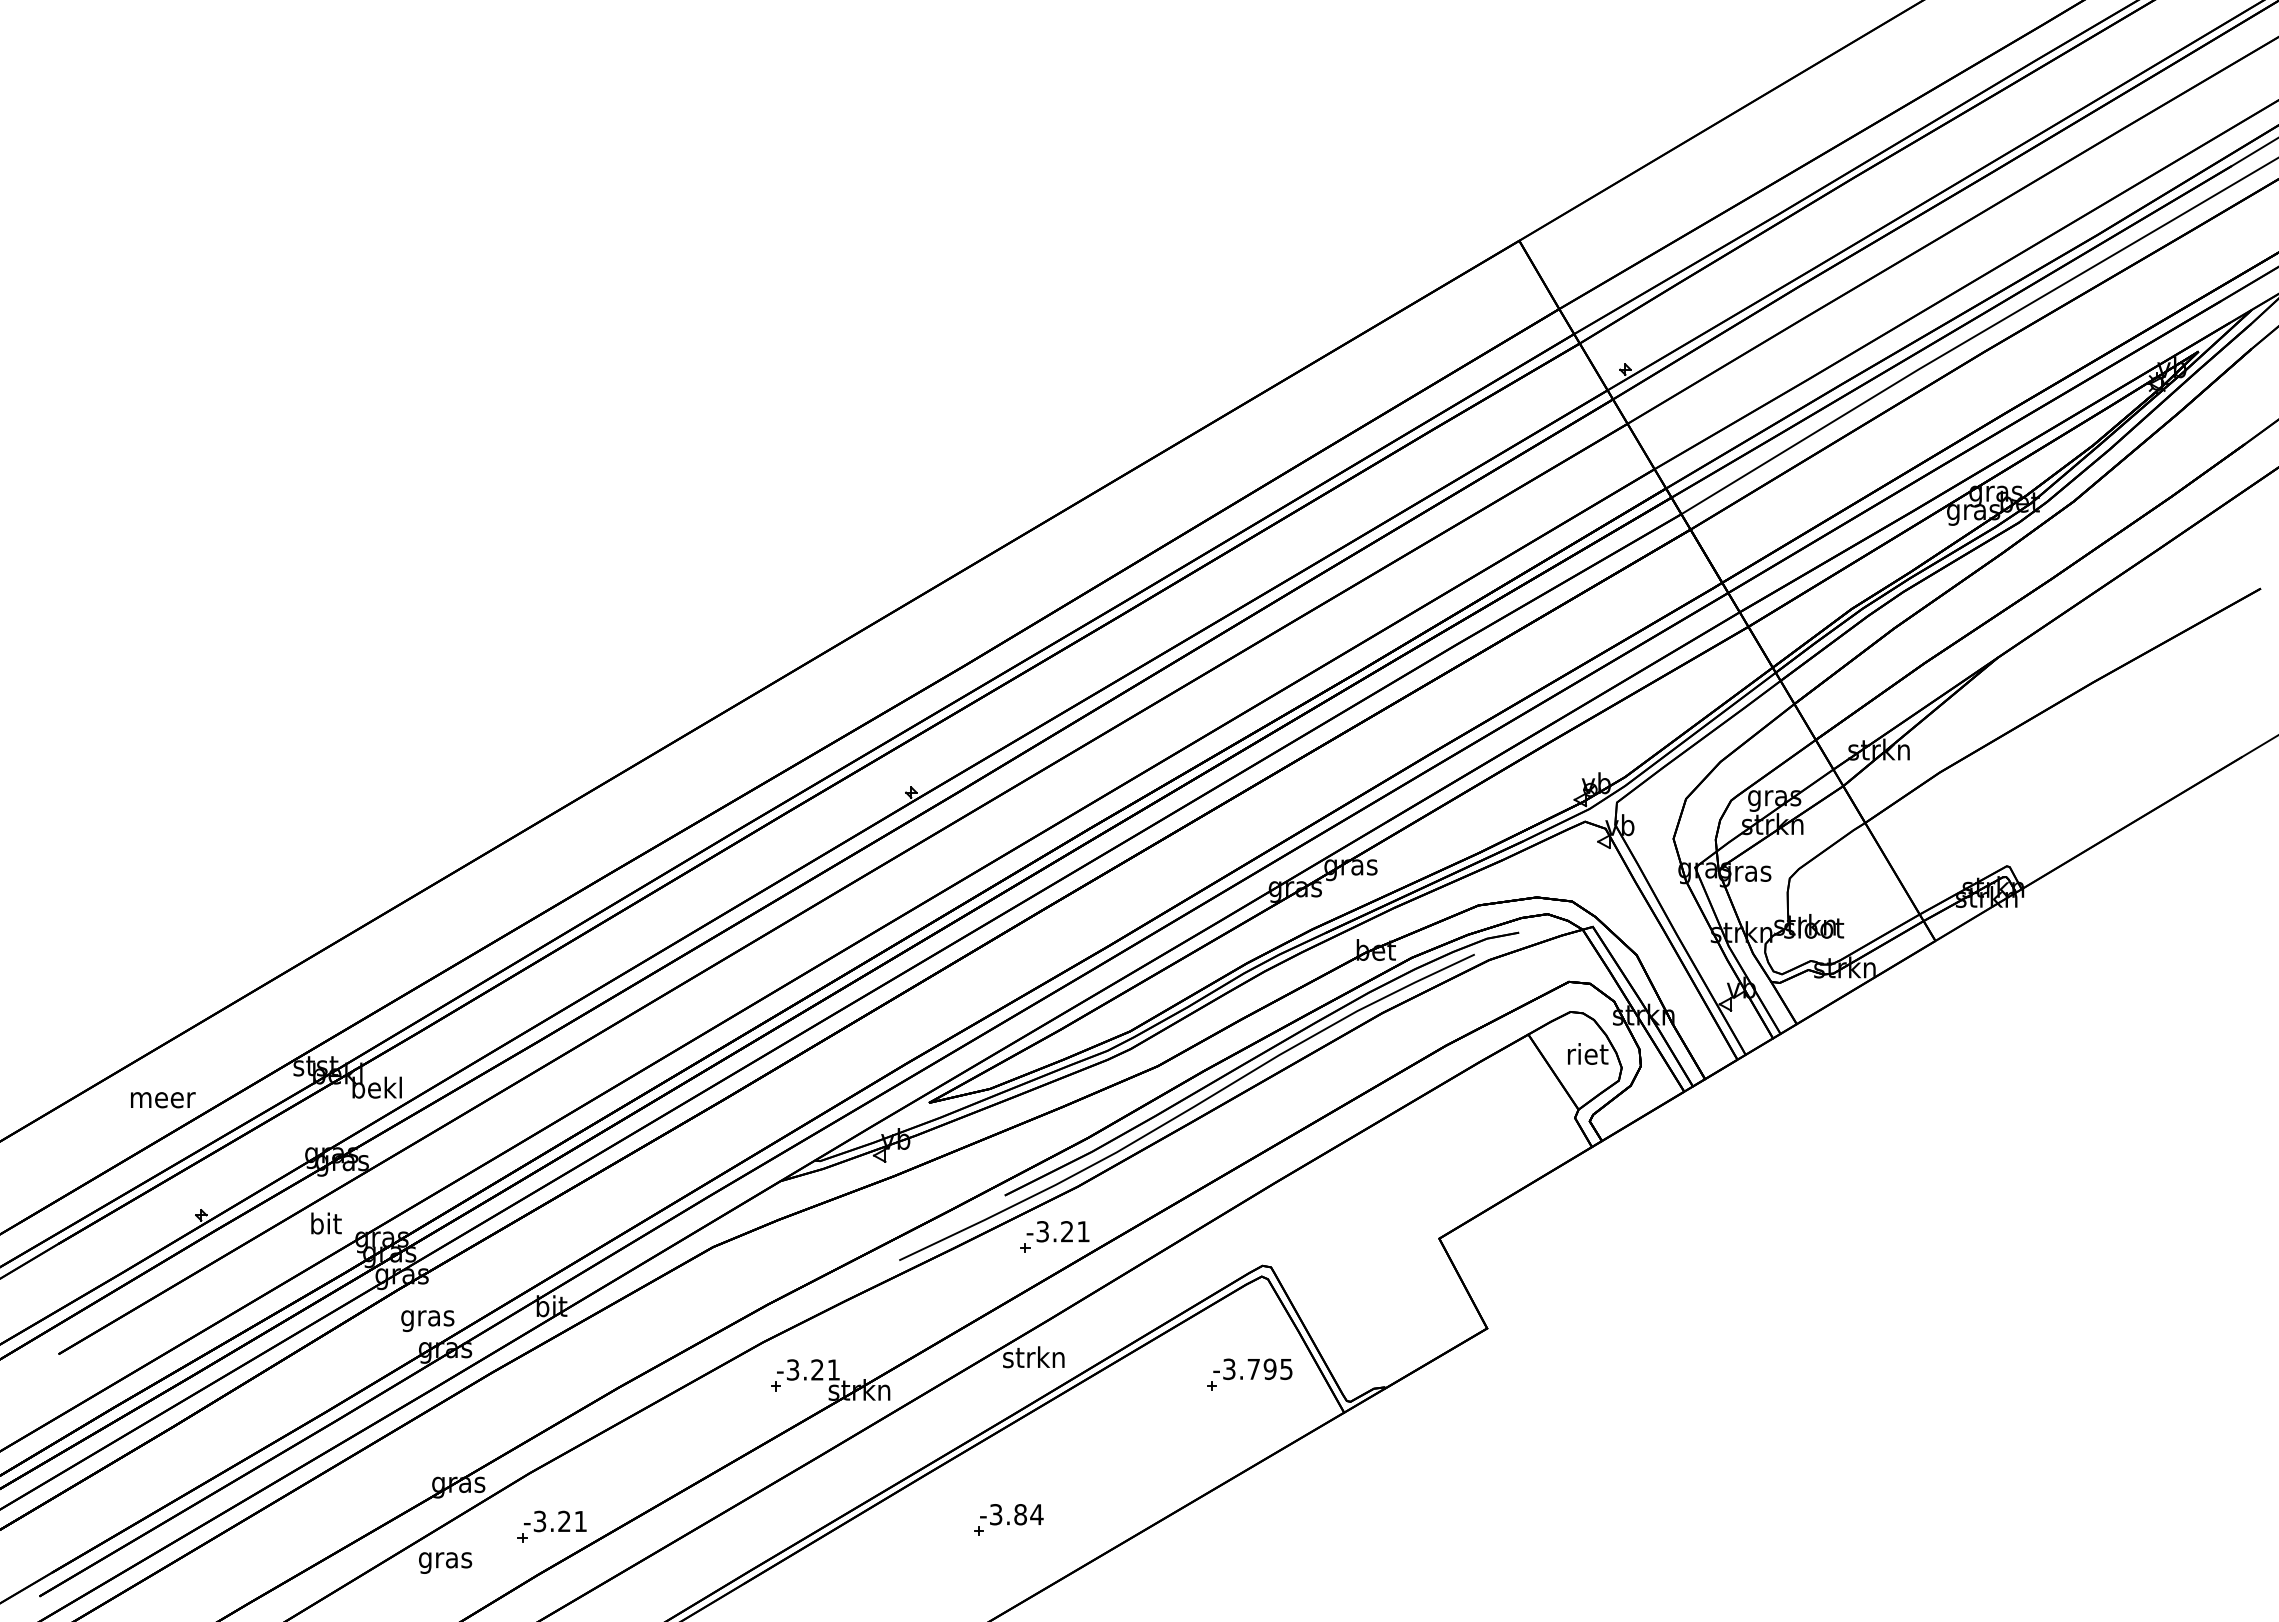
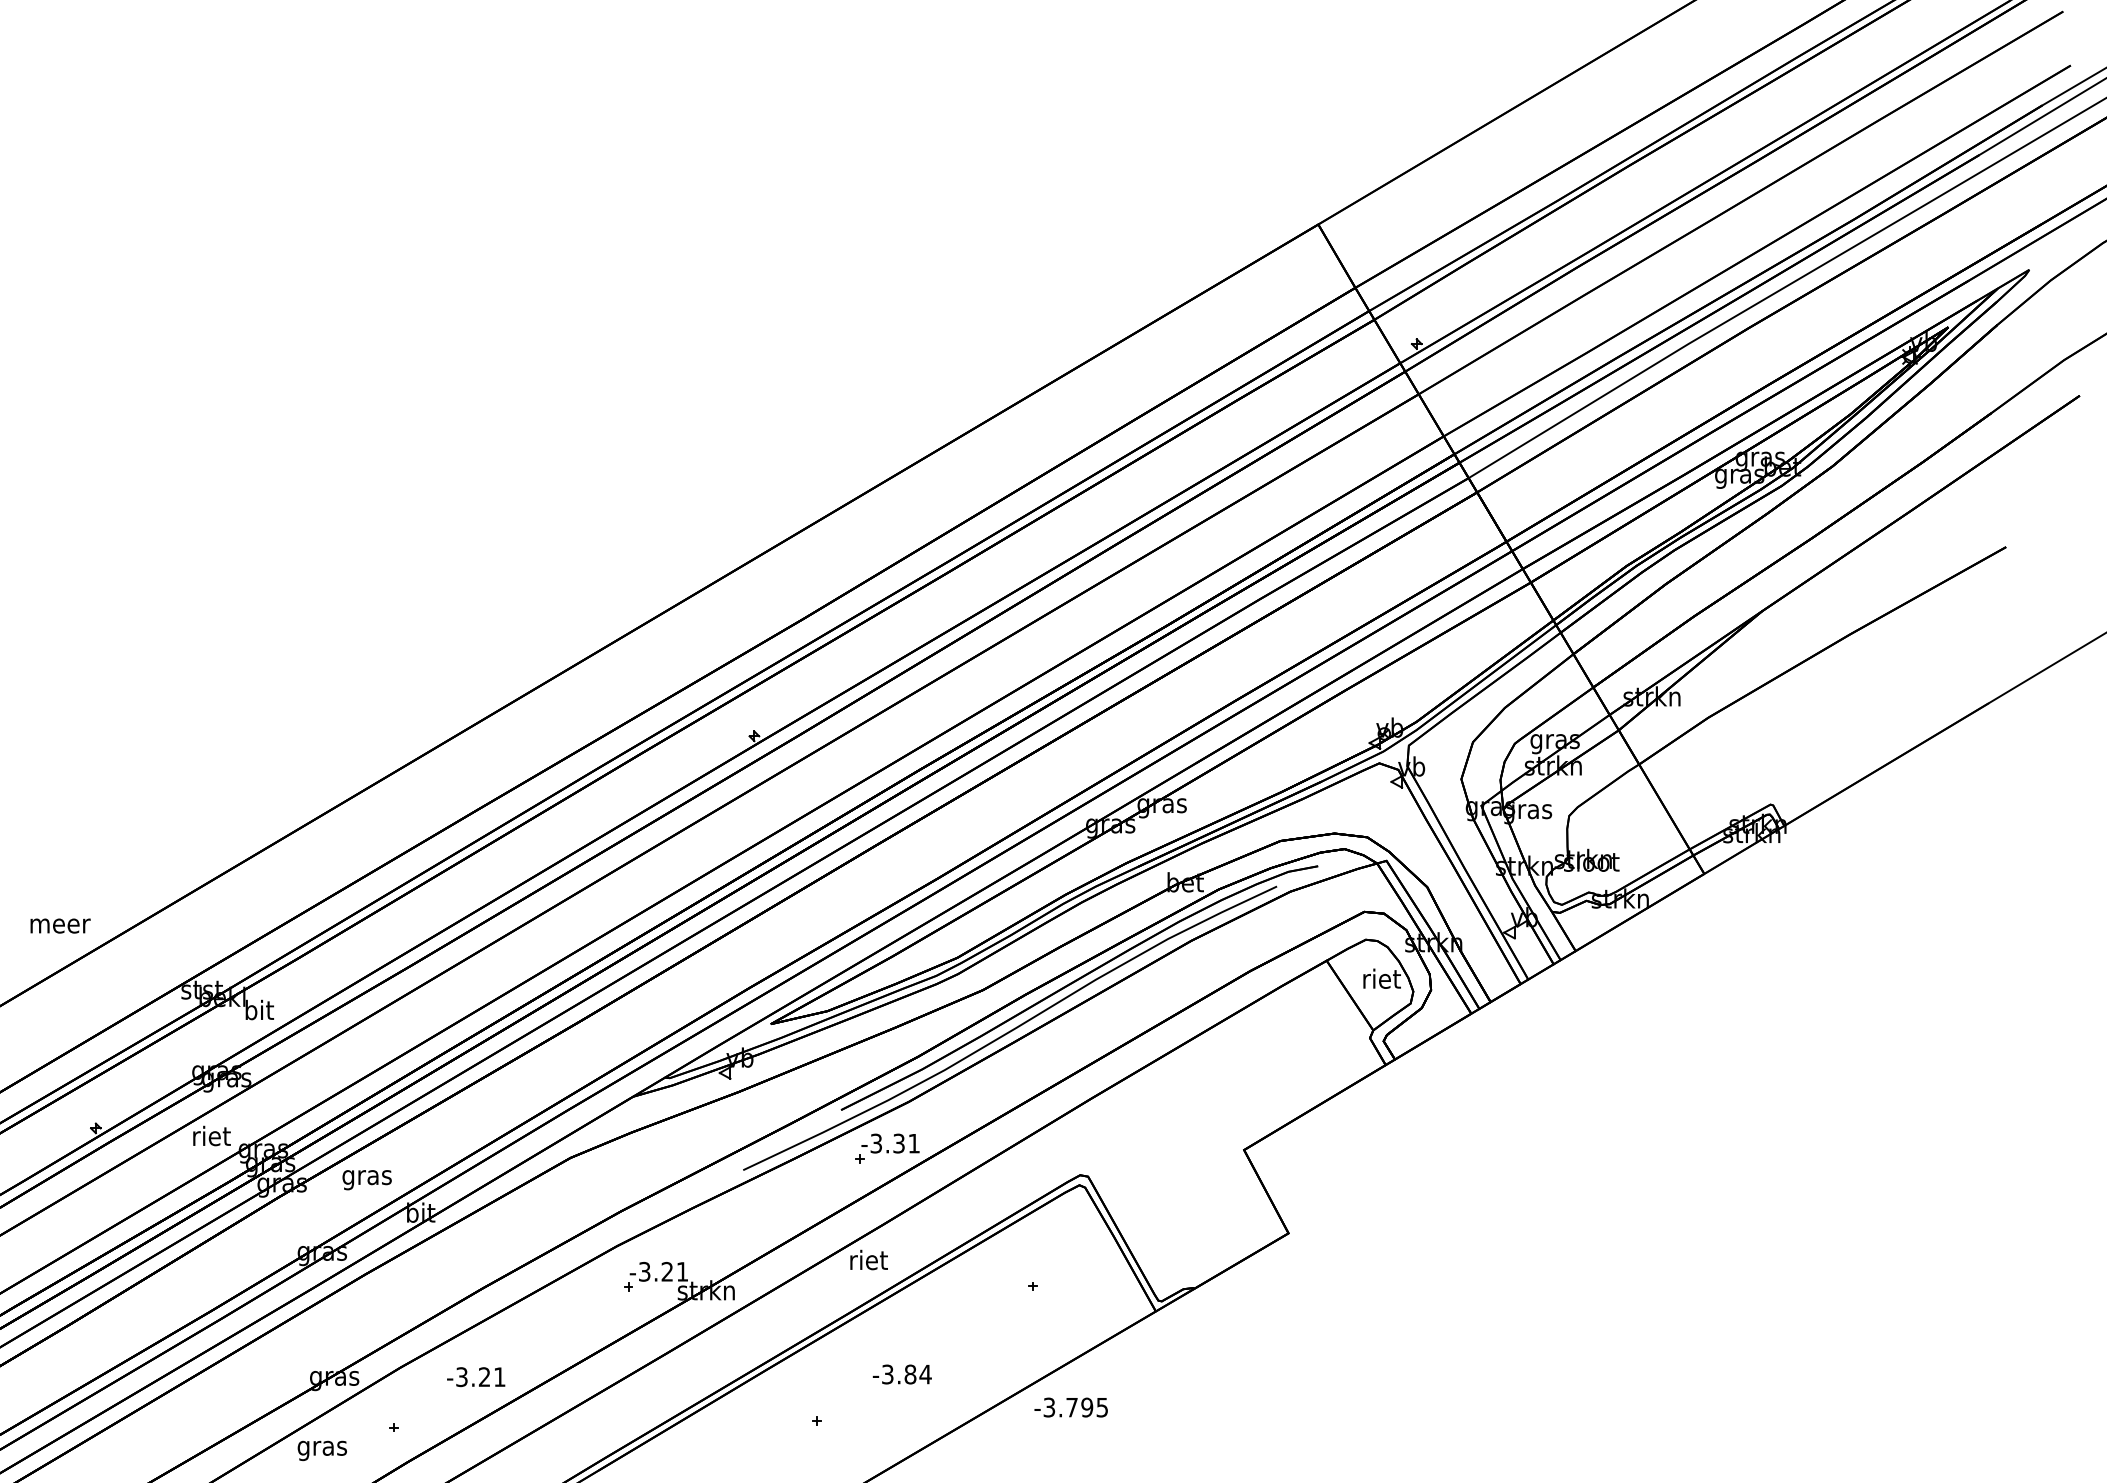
text: (376, 1087) -> (258, 1009), bekl -> bit
text: (163, 1100) -> (60, 926), moved
text: (326, 1223) -> (211, 1135), bit -> riet
text: (1067, 1231) -> (899, 1143), -3.21 -> -3.31
text: (427, 1320) -> (366, 1179), moved
text: (1033, 1357) -> (867, 1260), strkn -> riet
text: (1252, 1368) -> (1070, 1406), moved
text: (1011, 1514) -> (902, 1374), moved
text: (555, 1521) -> (476, 1377), moved

